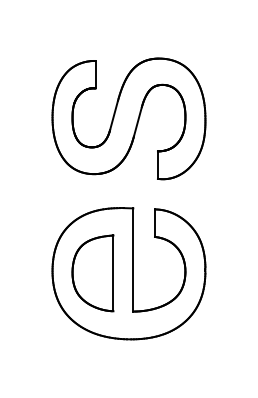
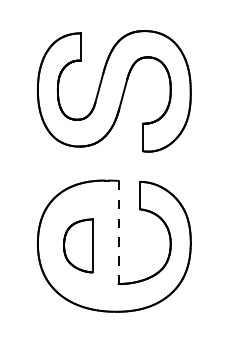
line: (133, 259) -> (118, 231), solid -> dashed
part: (92, 273) -> (77, 245), size x0.7

